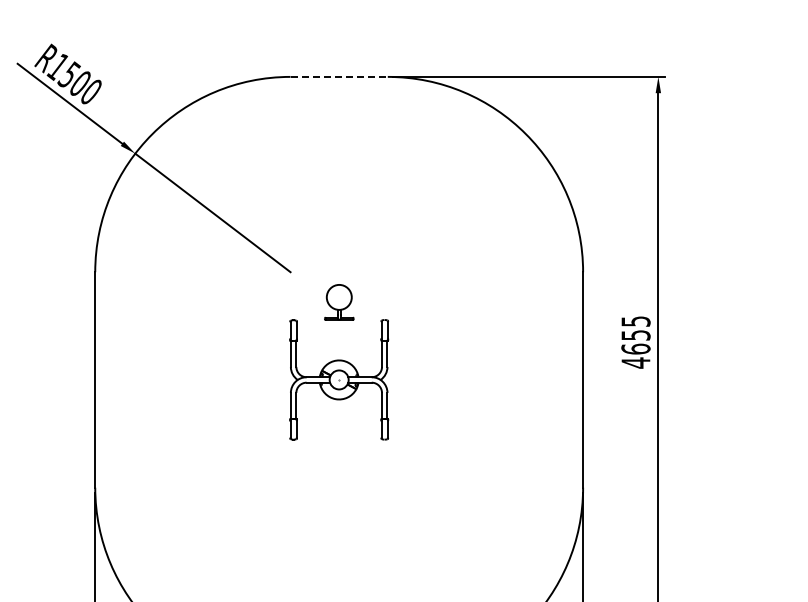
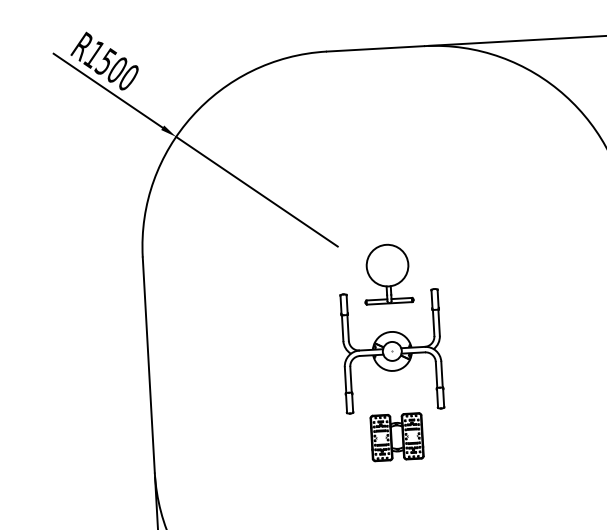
line: (339, 76) -> (375, 48), dashed -> solid
part: (339, 302) -> (388, 274), size x1.67
part: (338, 465) -> (396, 436), added

